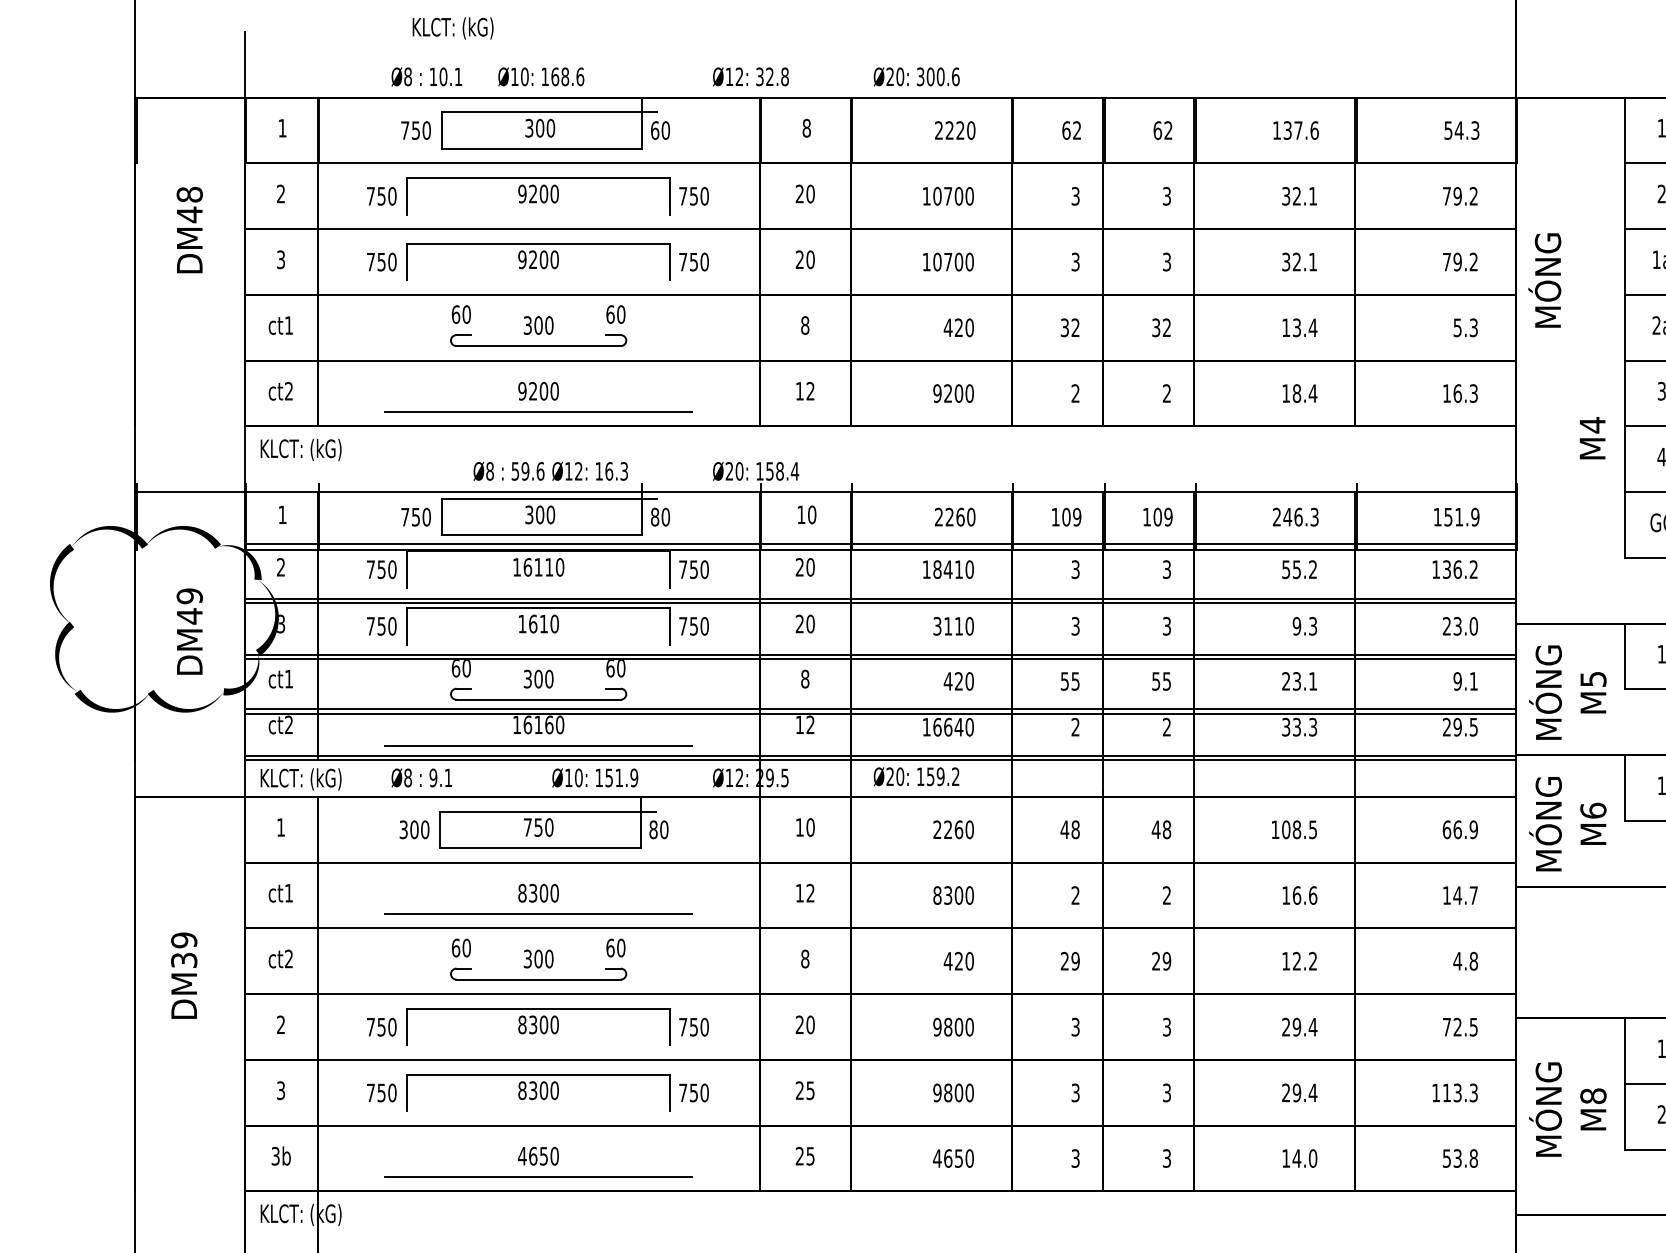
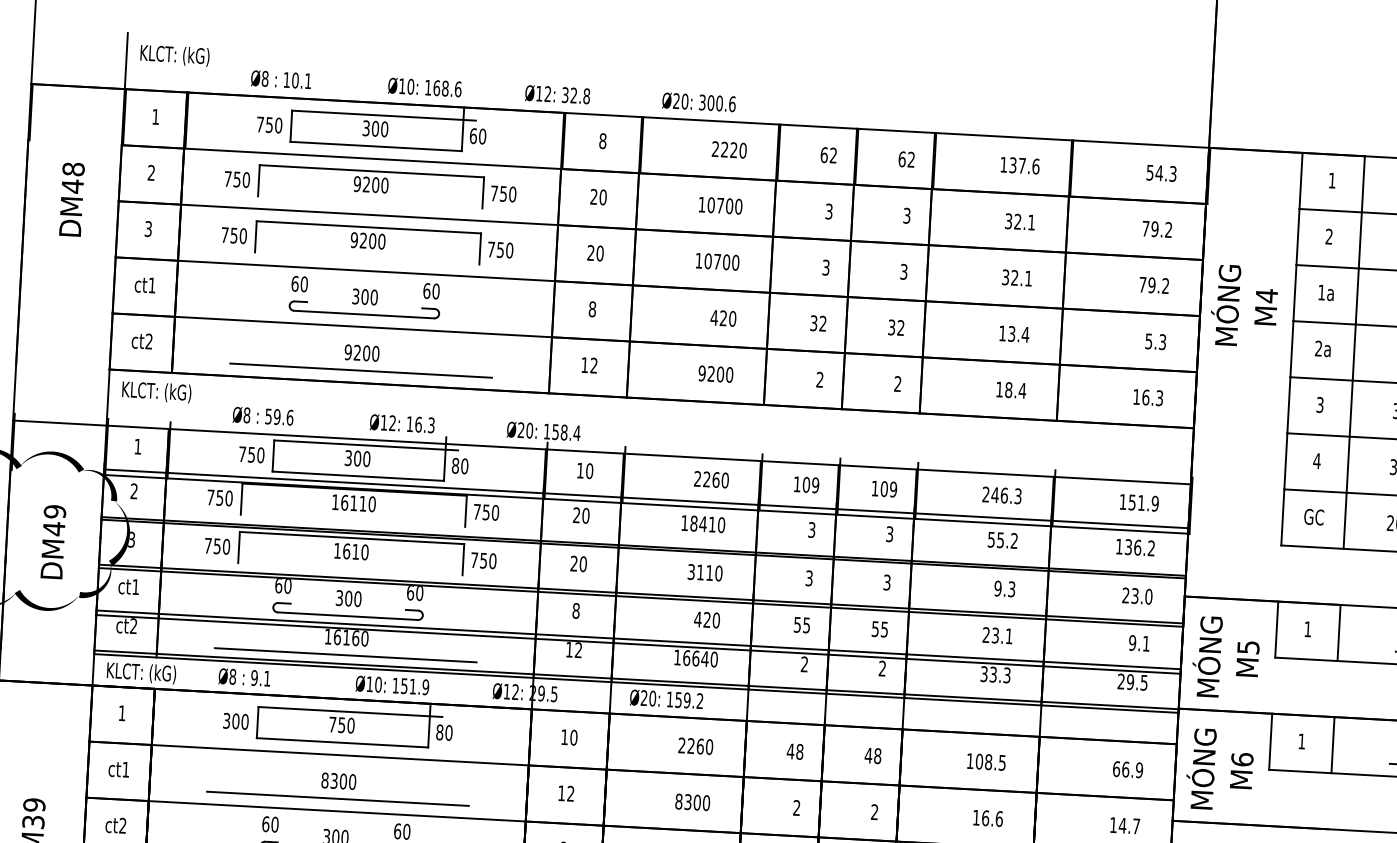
text: (452, 28) -> (174, 55), moved
text: (541, 76) -> (425, 87), moved
text: (1592, 438) -> (1266, 307), moved
text: (508, 470) -> (262, 415), moved

